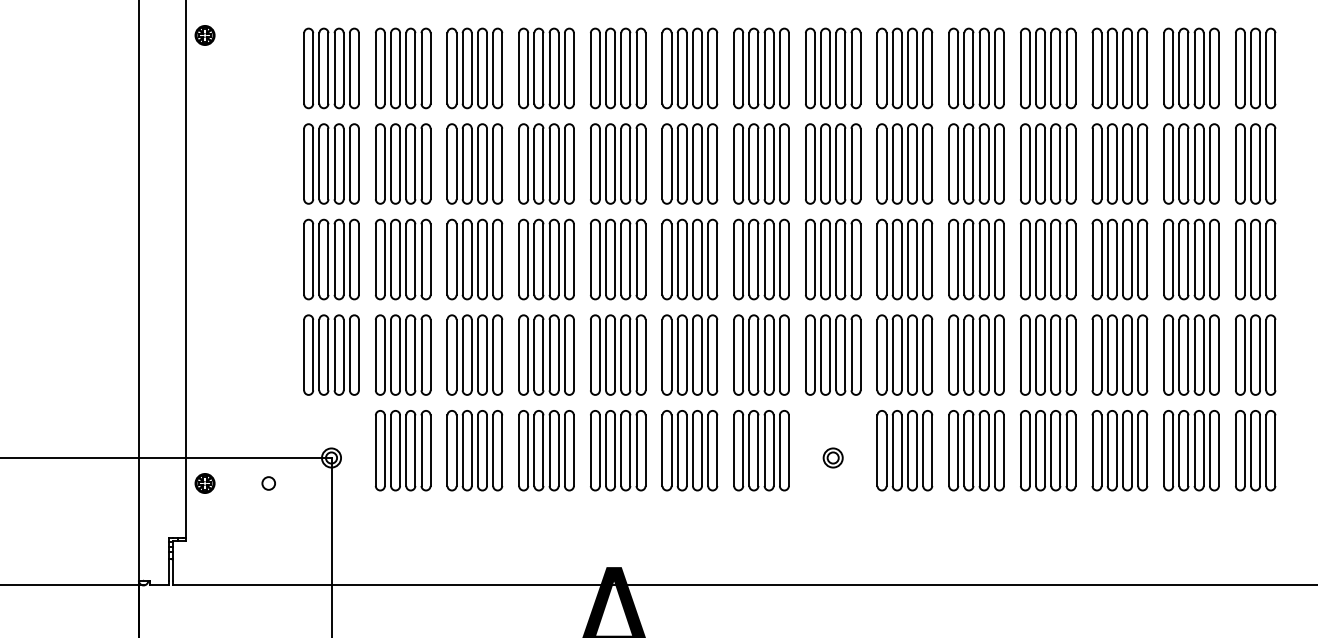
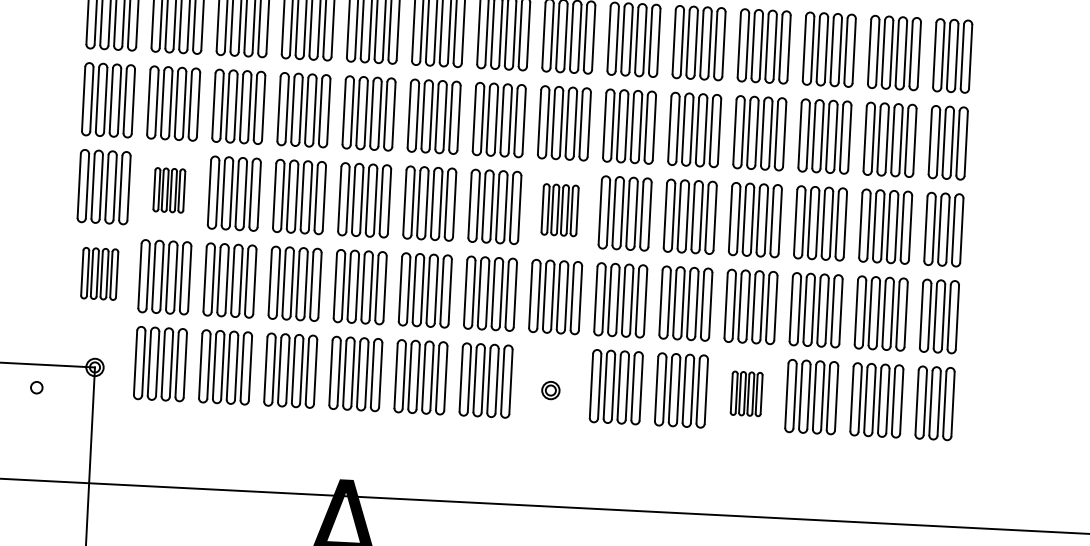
part: (403, 259) -> (169, 190), size x0.6
part: (833, 259) -> (560, 210), size x0.7
part: (331, 354) -> (99, 273), size x0.7
part: (1048, 450) -> (746, 393), size x0.6

